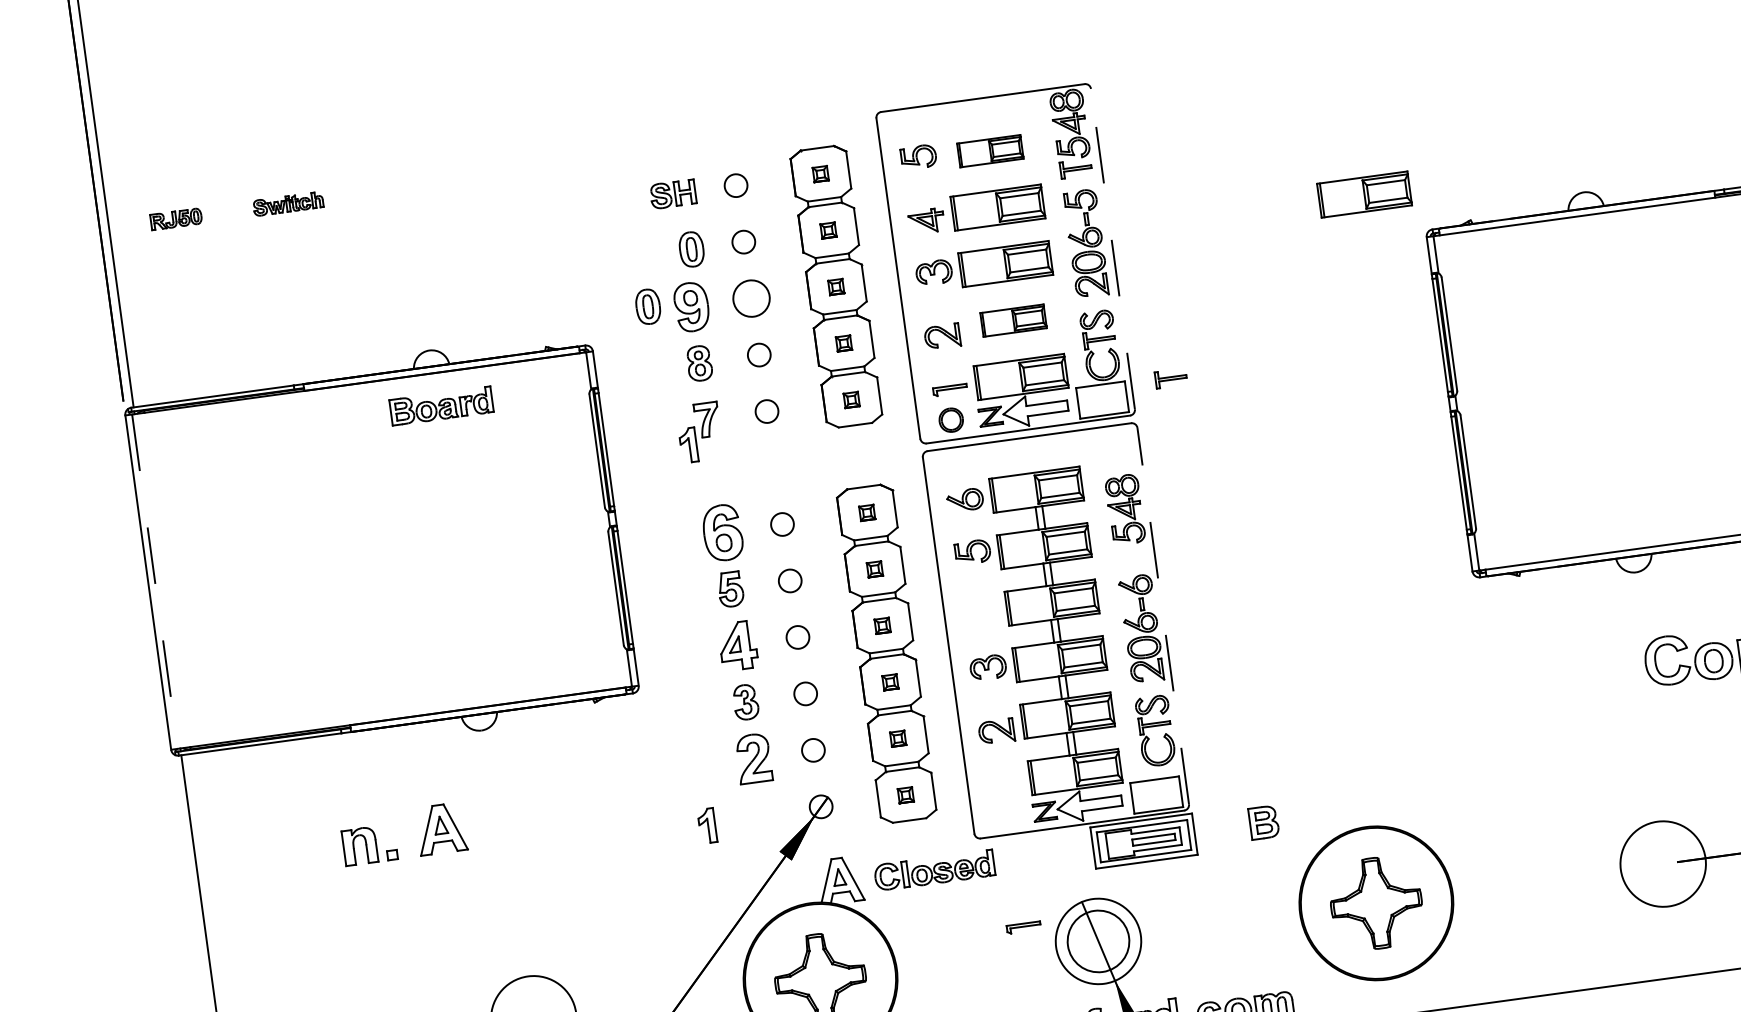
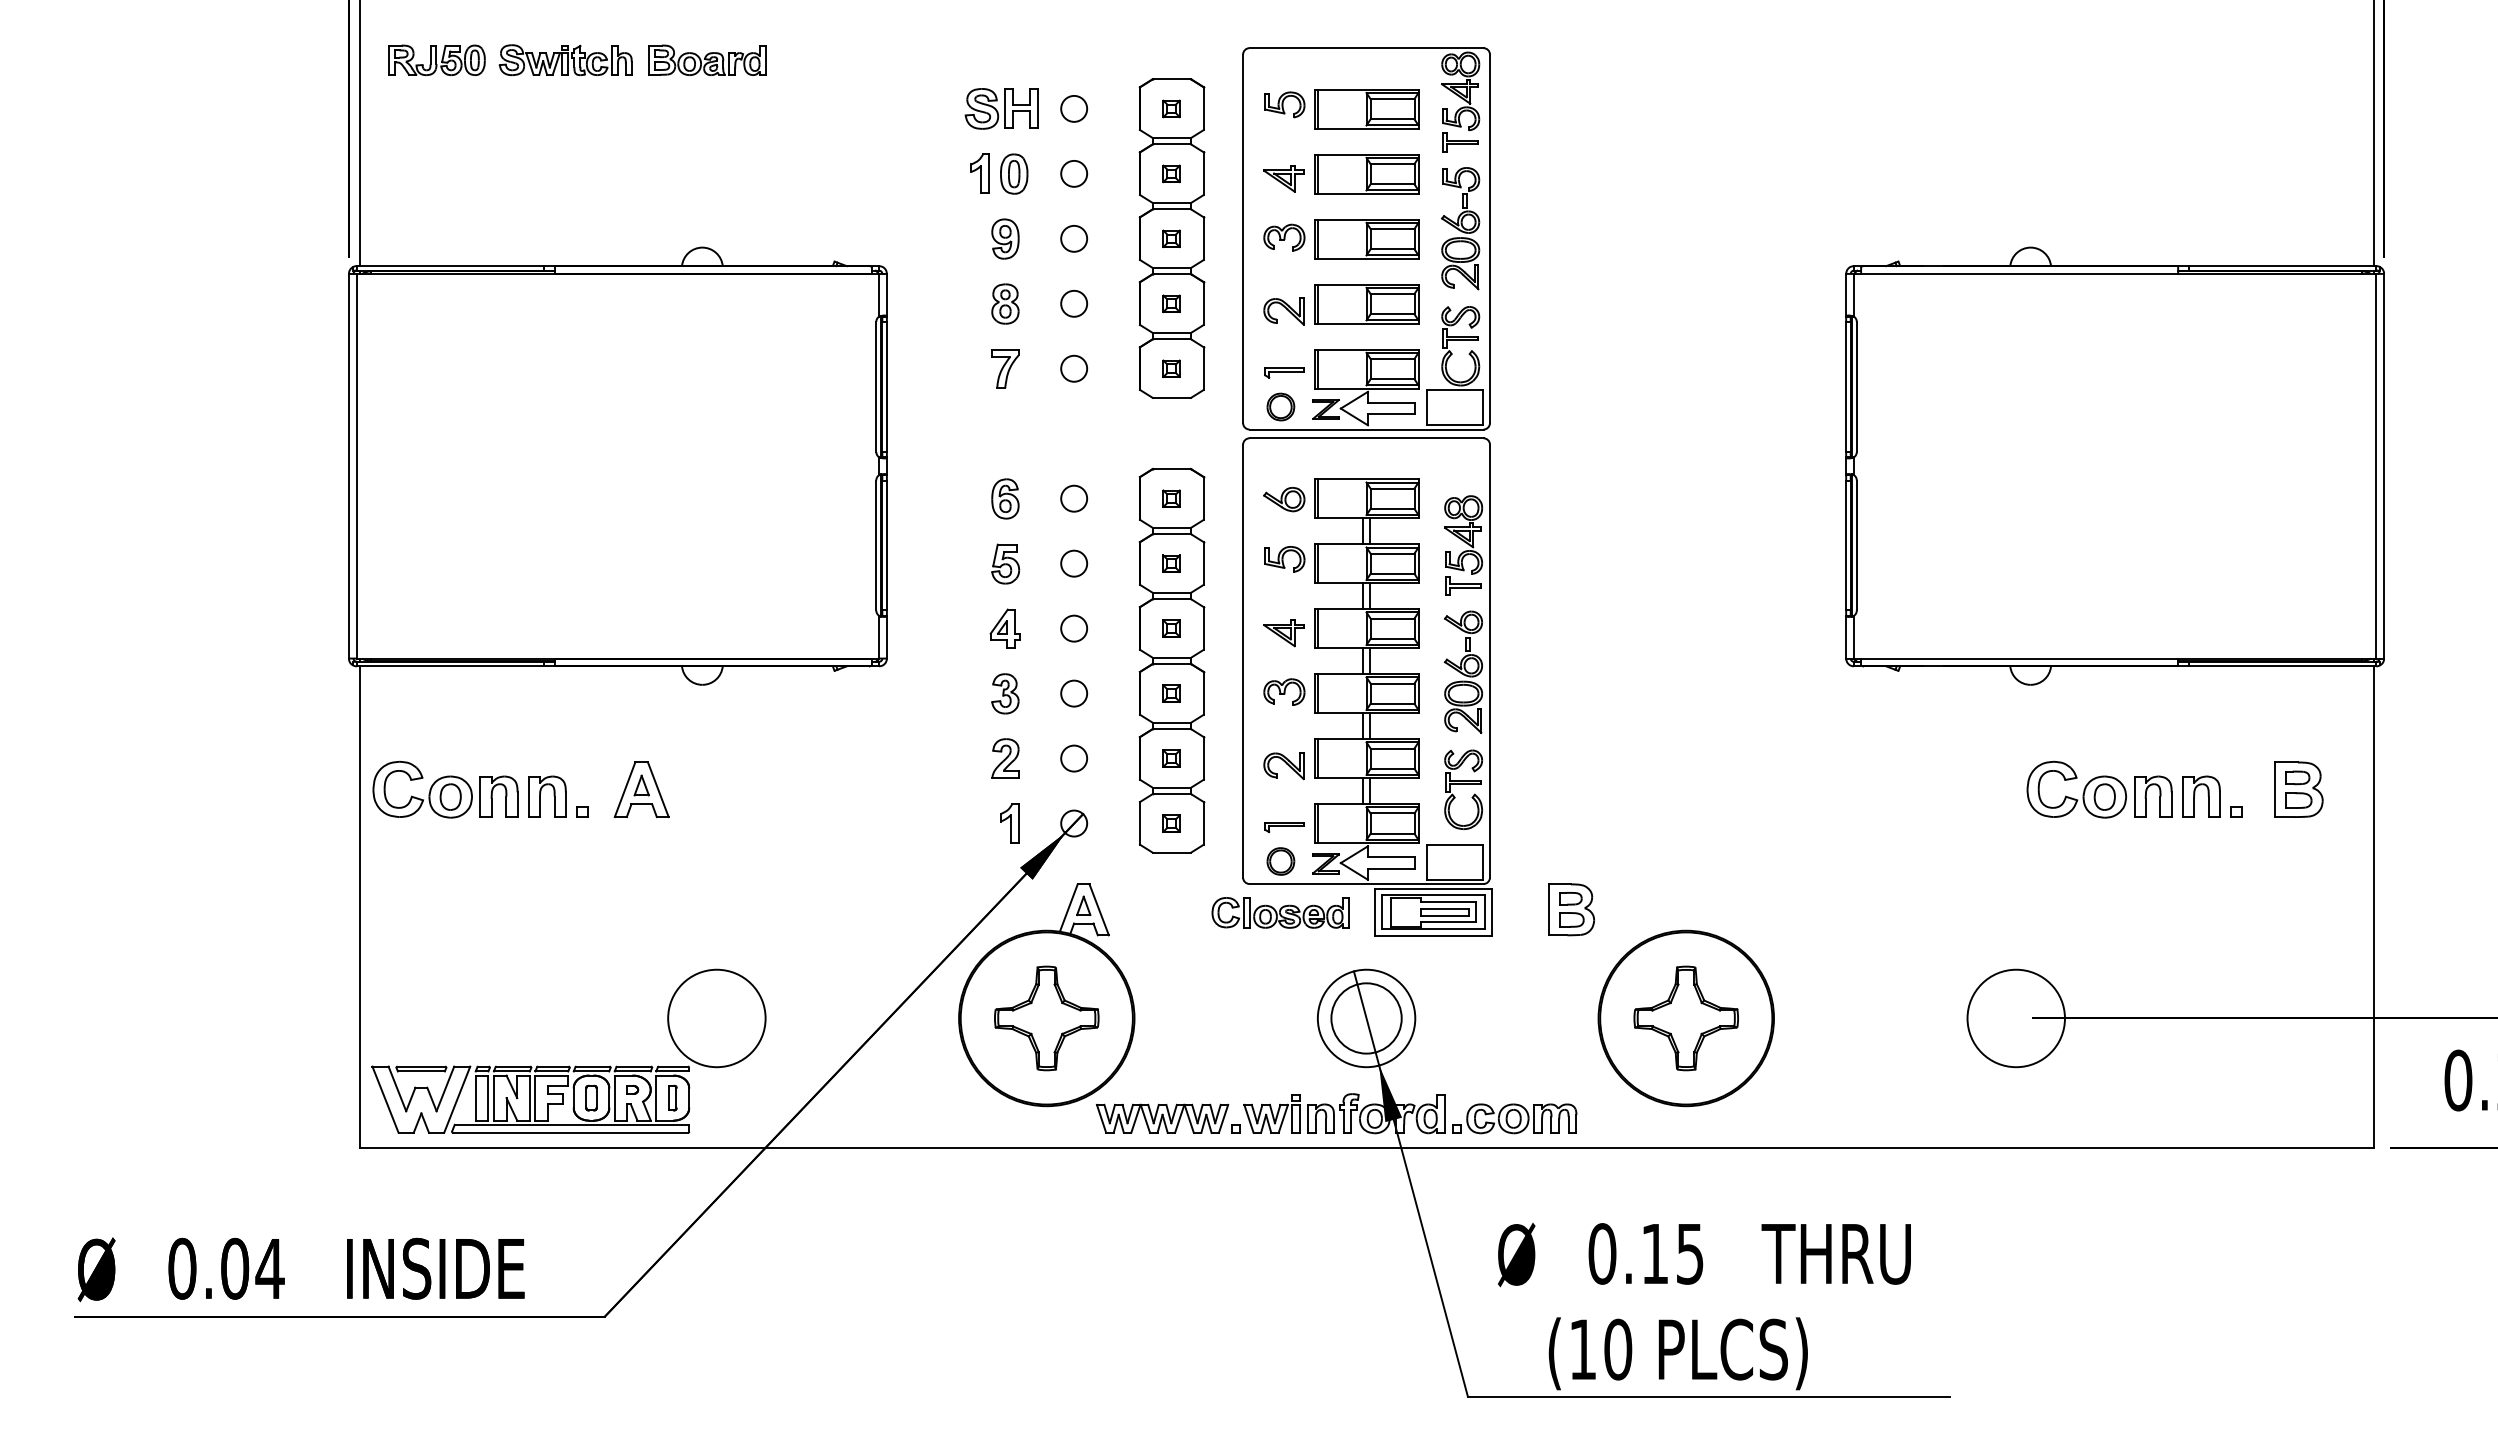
part: (990, 151) -> (1366, 109), size x1.43
part: (672, 193) -> (1001, 108), size x1.43
part: (1364, 194) -> (1782, 216), removed
part: (288, 204) -> (565, 60), size x1.67
part: (175, 218) -> (436, 59), size x1.67
line: (1112, 248) -> (1489, 238), dashed -> solid
circle: (751, 298) -> (1074, 238), size x0.62
part: (648, 306) -> (956, 231), removed
part: (691, 306) -> (1005, 238), size x0.71
part: (1013, 320) -> (1366, 304), size x1.43
part: (1170, 378) -> (1463, 585), moved
part: (441, 405) -> (707, 59), moved
part: (687, 445) -> (979, 173), moved
part: (722, 532) -> (1005, 498), size x0.62
line: (154, 581) -> (356, 466), dashed -> solid
line: (1162, 615) -> (1489, 660), dashed -> solid
part: (980, 616) -> (1283, 633), added
part: (737, 645) -> (1004, 628), size x0.71
part: (753, 758) -> (1005, 758), size x0.71
part: (1005, 815) -> (1280, 861), added
part: (1263, 822) -> (1571, 909), size x1.43
part: (707, 825) -> (1009, 823), moved
part: (270, 852) -> (445, 789), added
part: (934, 870) -> (1280, 912), moved
part: (1023, 927) -> (1284, 827), moved

